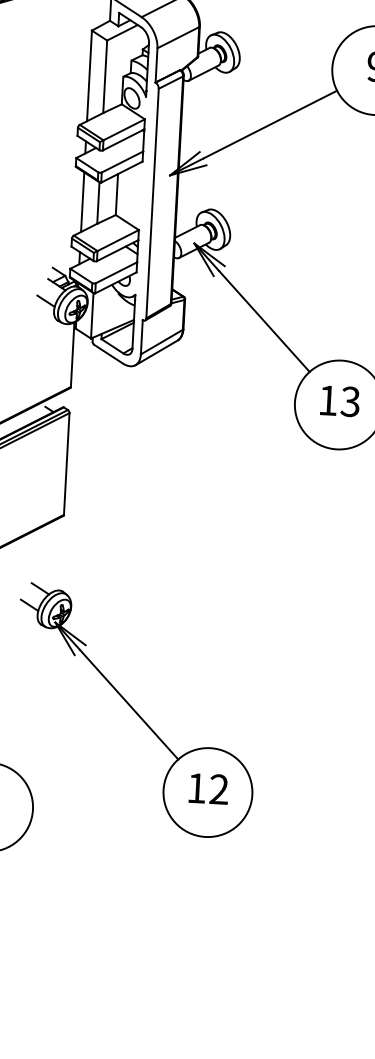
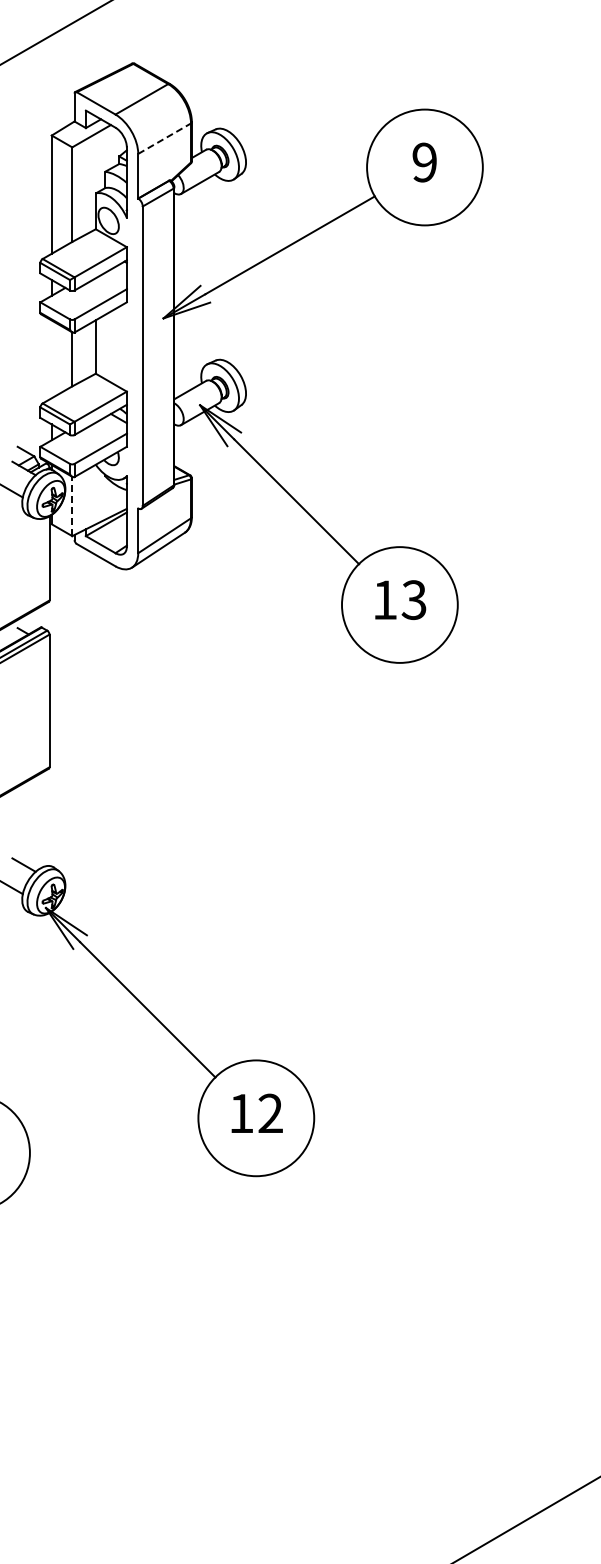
line: (179, 37) -> (165, 138), solid -> dashed
line: (82, 202) -> (51, 359), removed
line: (92, 315) -> (72, 506), solid -> dashed

